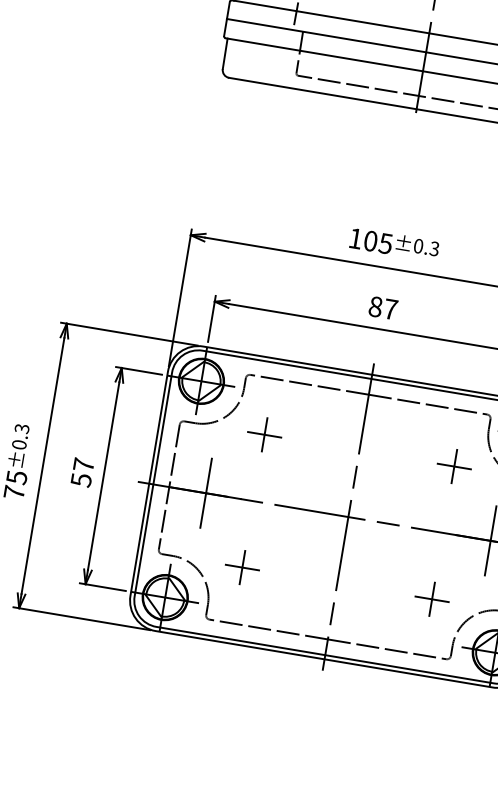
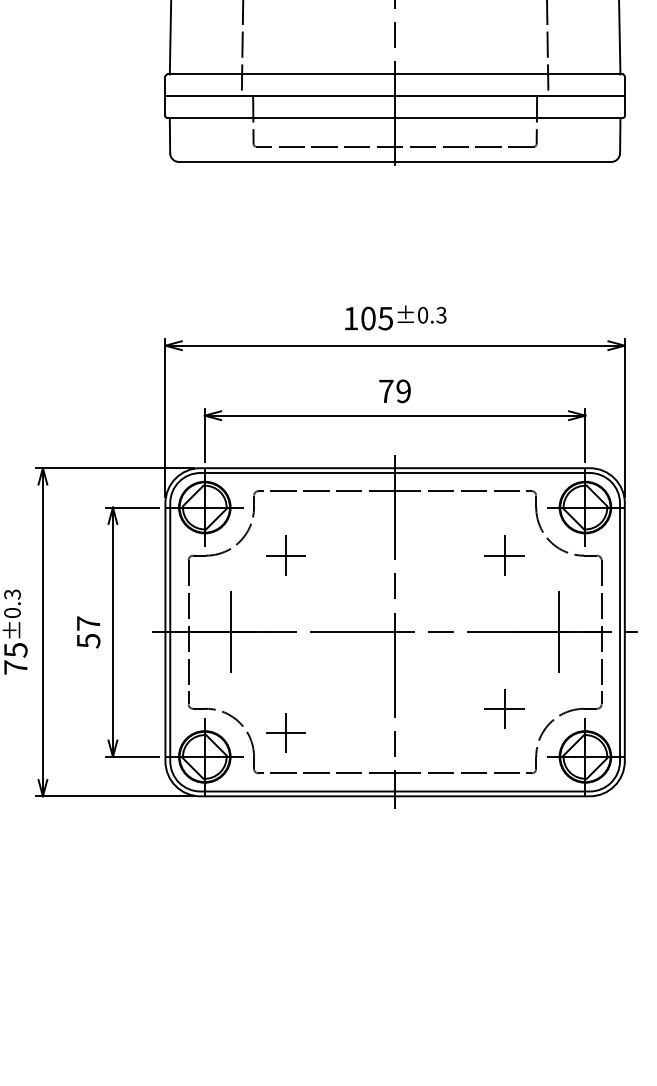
text: (382, 308) -> (394, 391), 87 -> 79
part: (242, 567) -> (285, 732), moved

